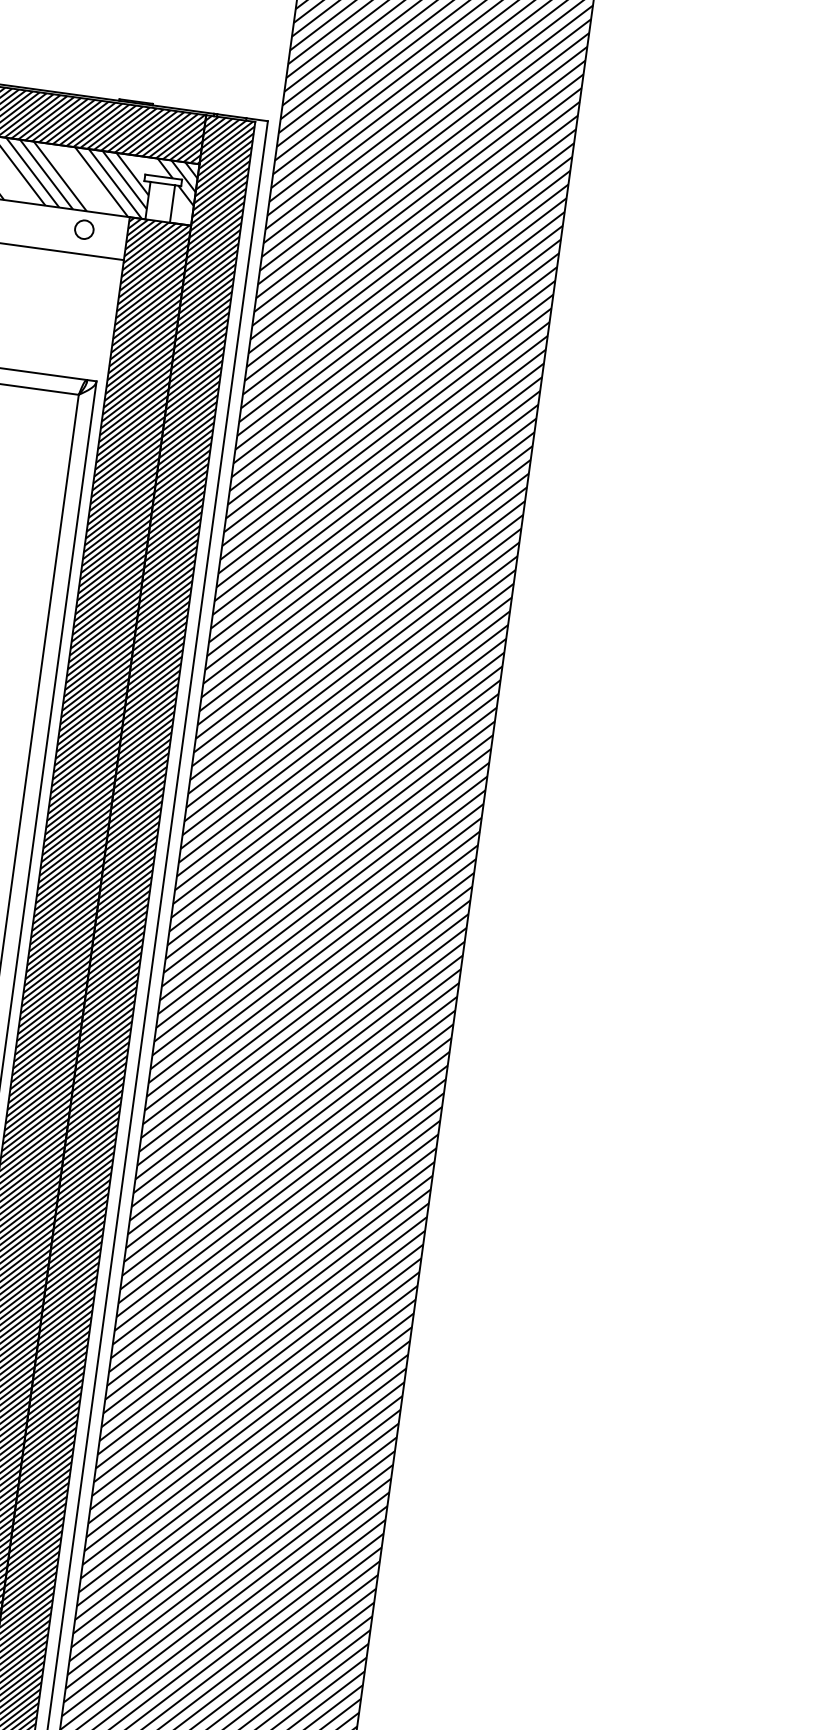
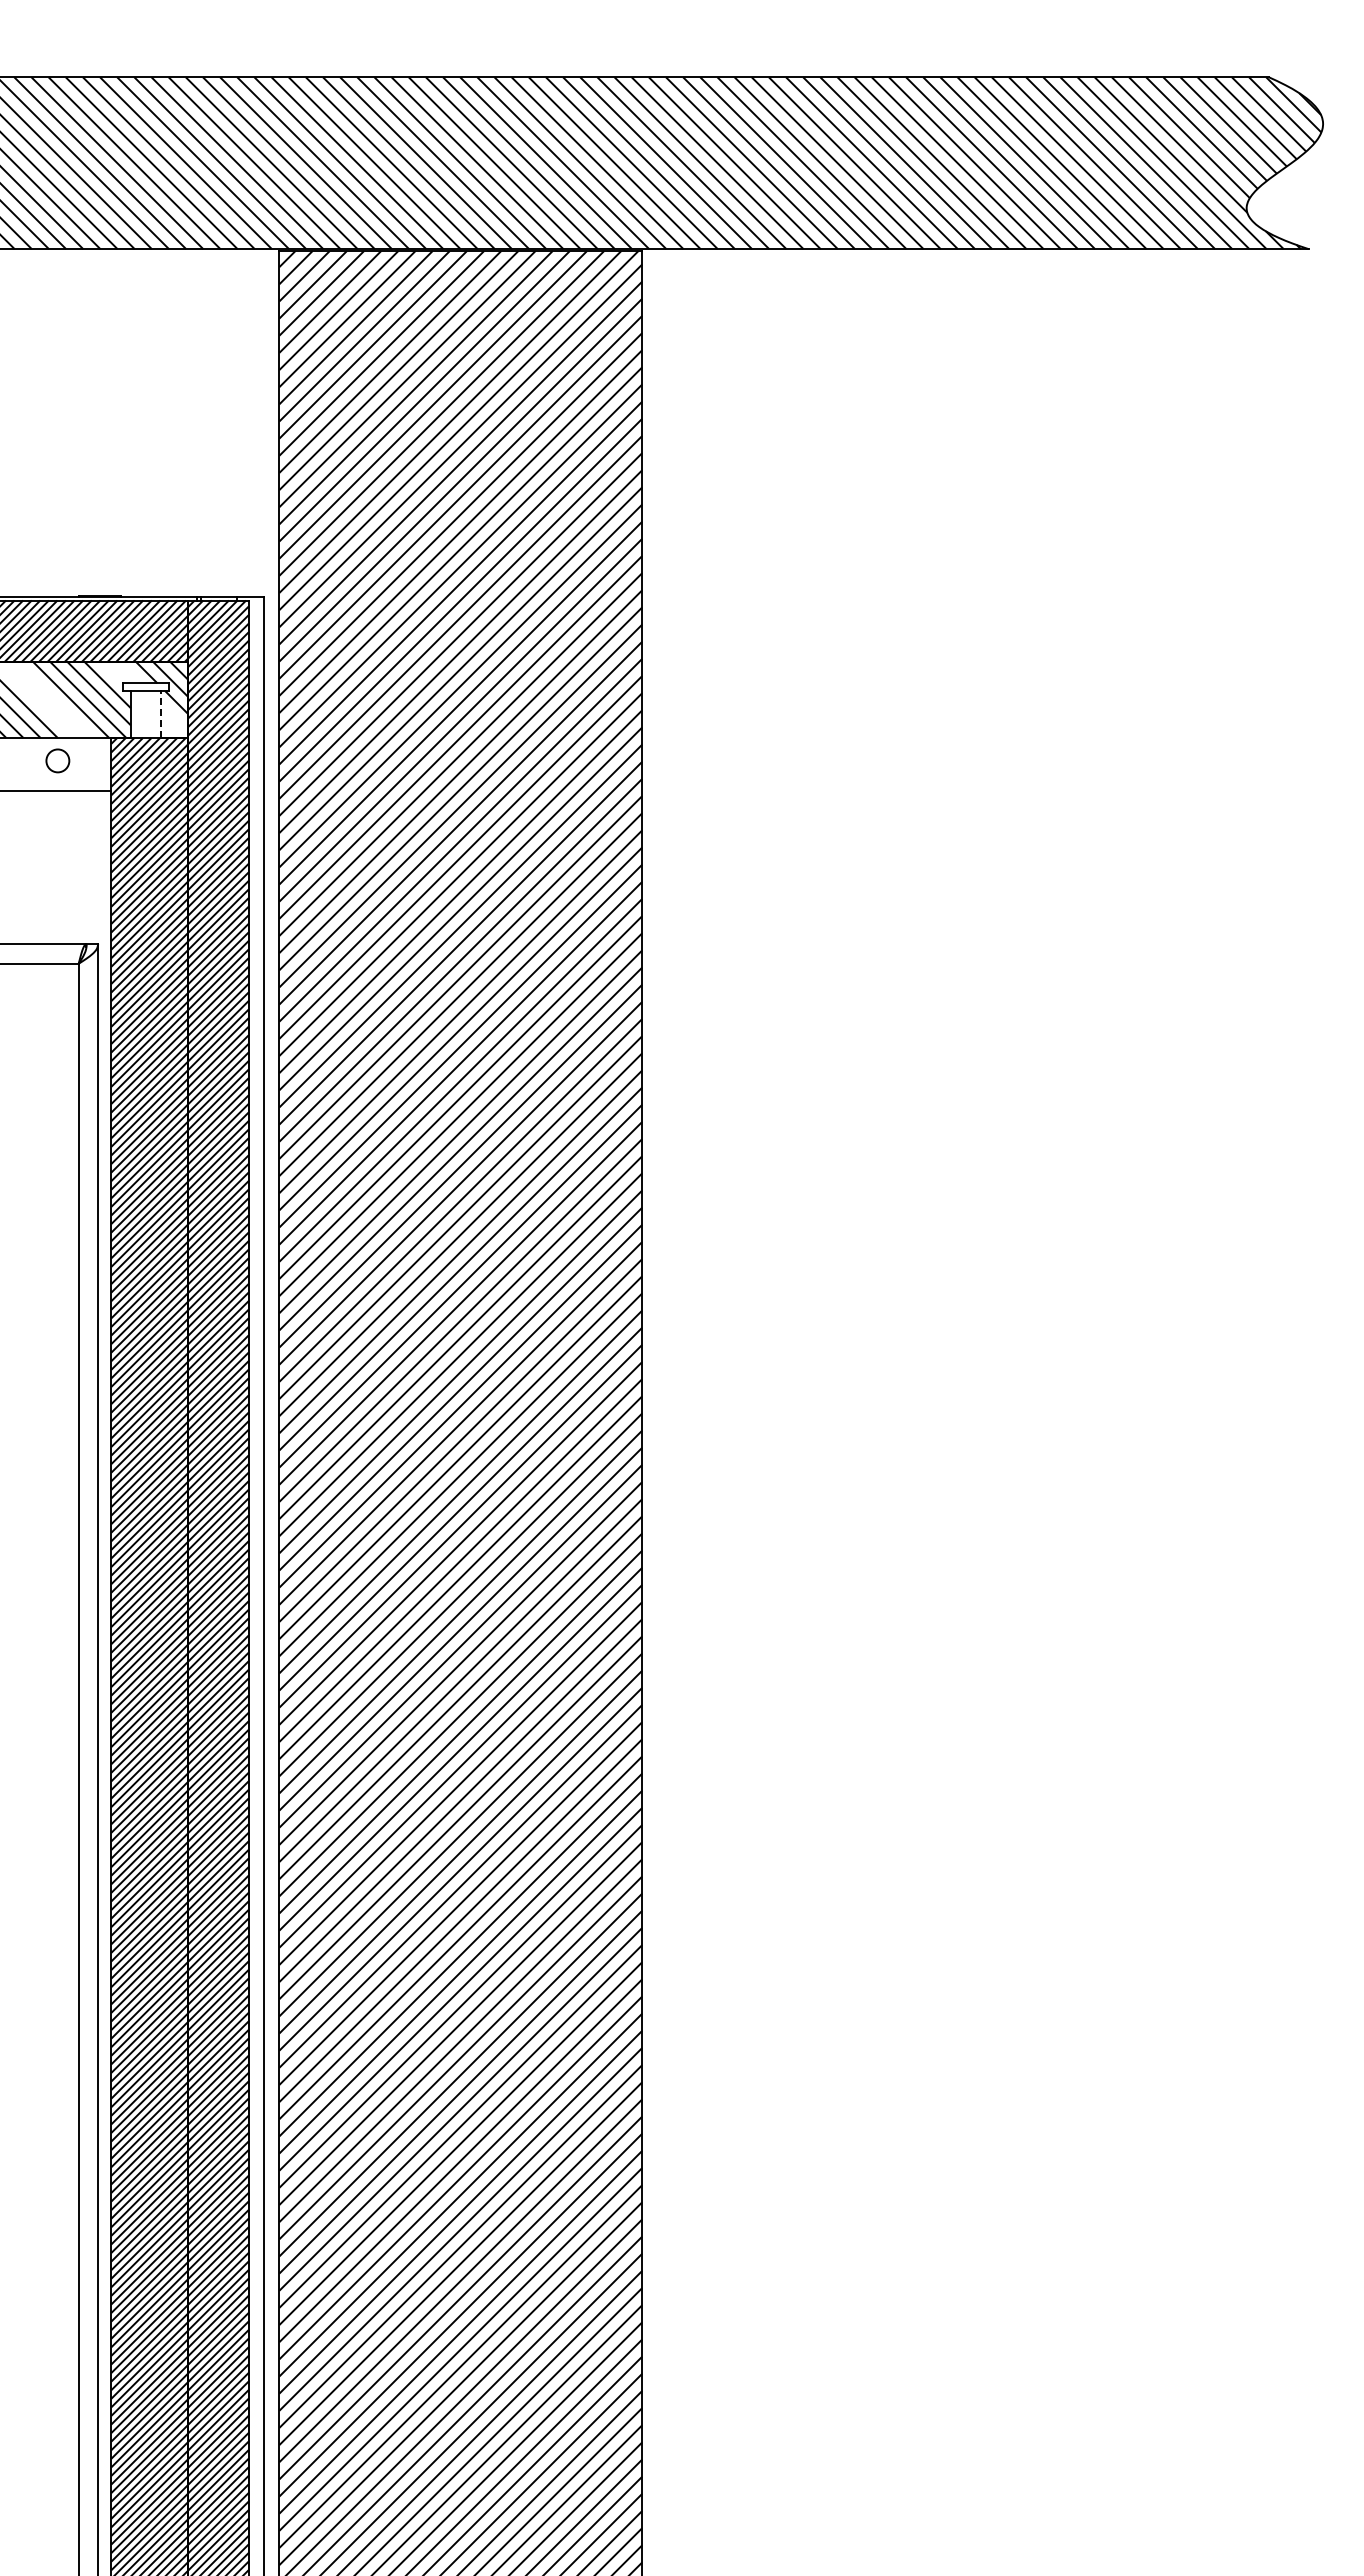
line: (172, 203) -> (161, 714), solid -> dashed

